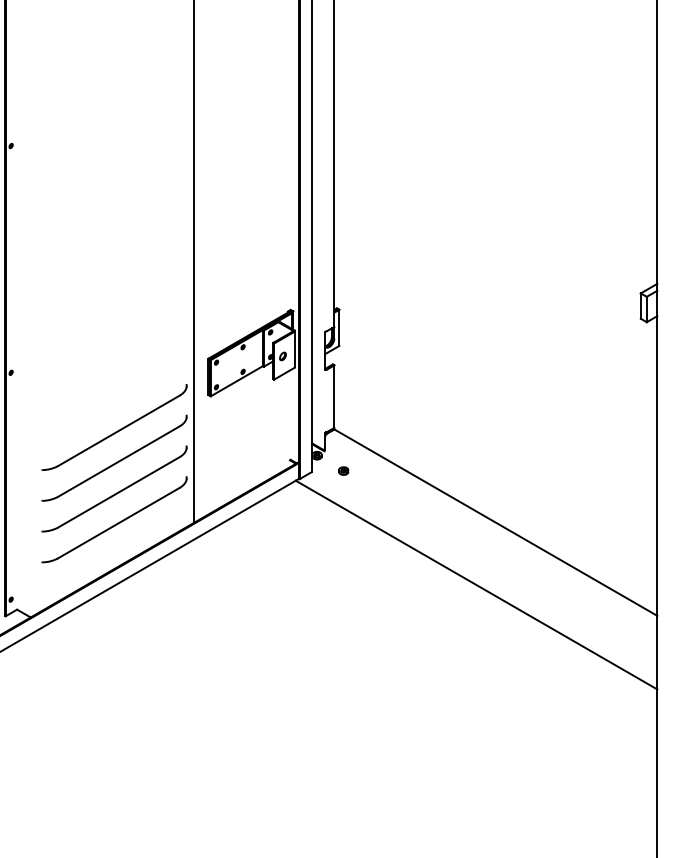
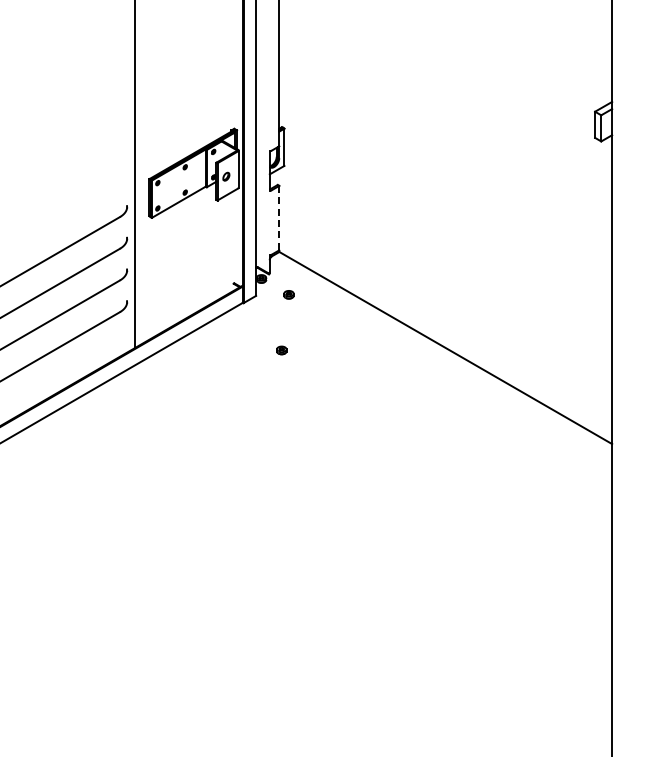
line: (334, 397) -> (279, 219), solid -> dashed
part: (336, 524) -> (281, 349), added
line: (476, 584) -> (425, 411), removed

